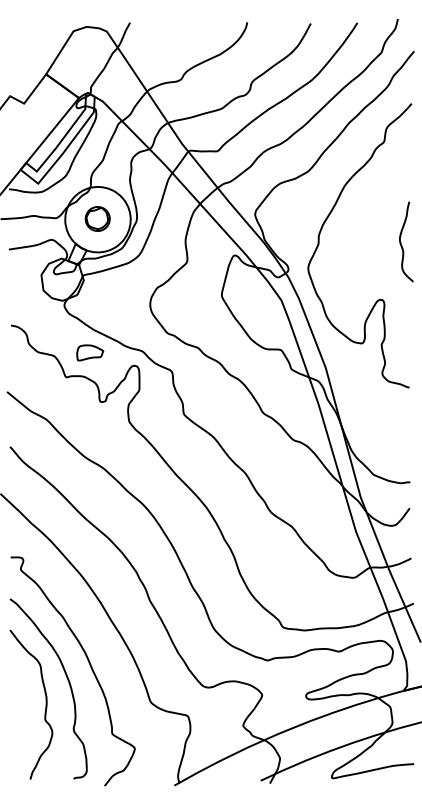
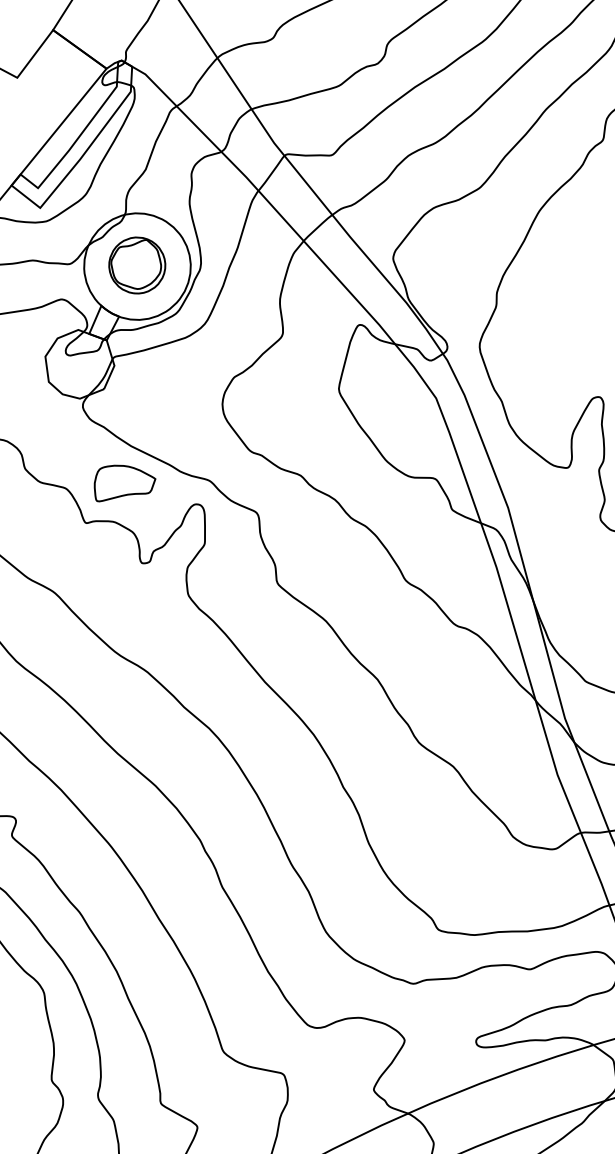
part: (97, 218) -> (136, 264), size x1.43
part: (89, 352) -> (123, 482), size x1.43

